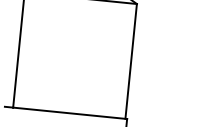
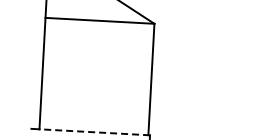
line: (69, 113) -> (94, 132), solid -> dashed

